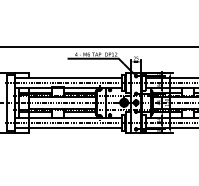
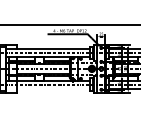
line: (67, 127) -> (47, 88), removed

